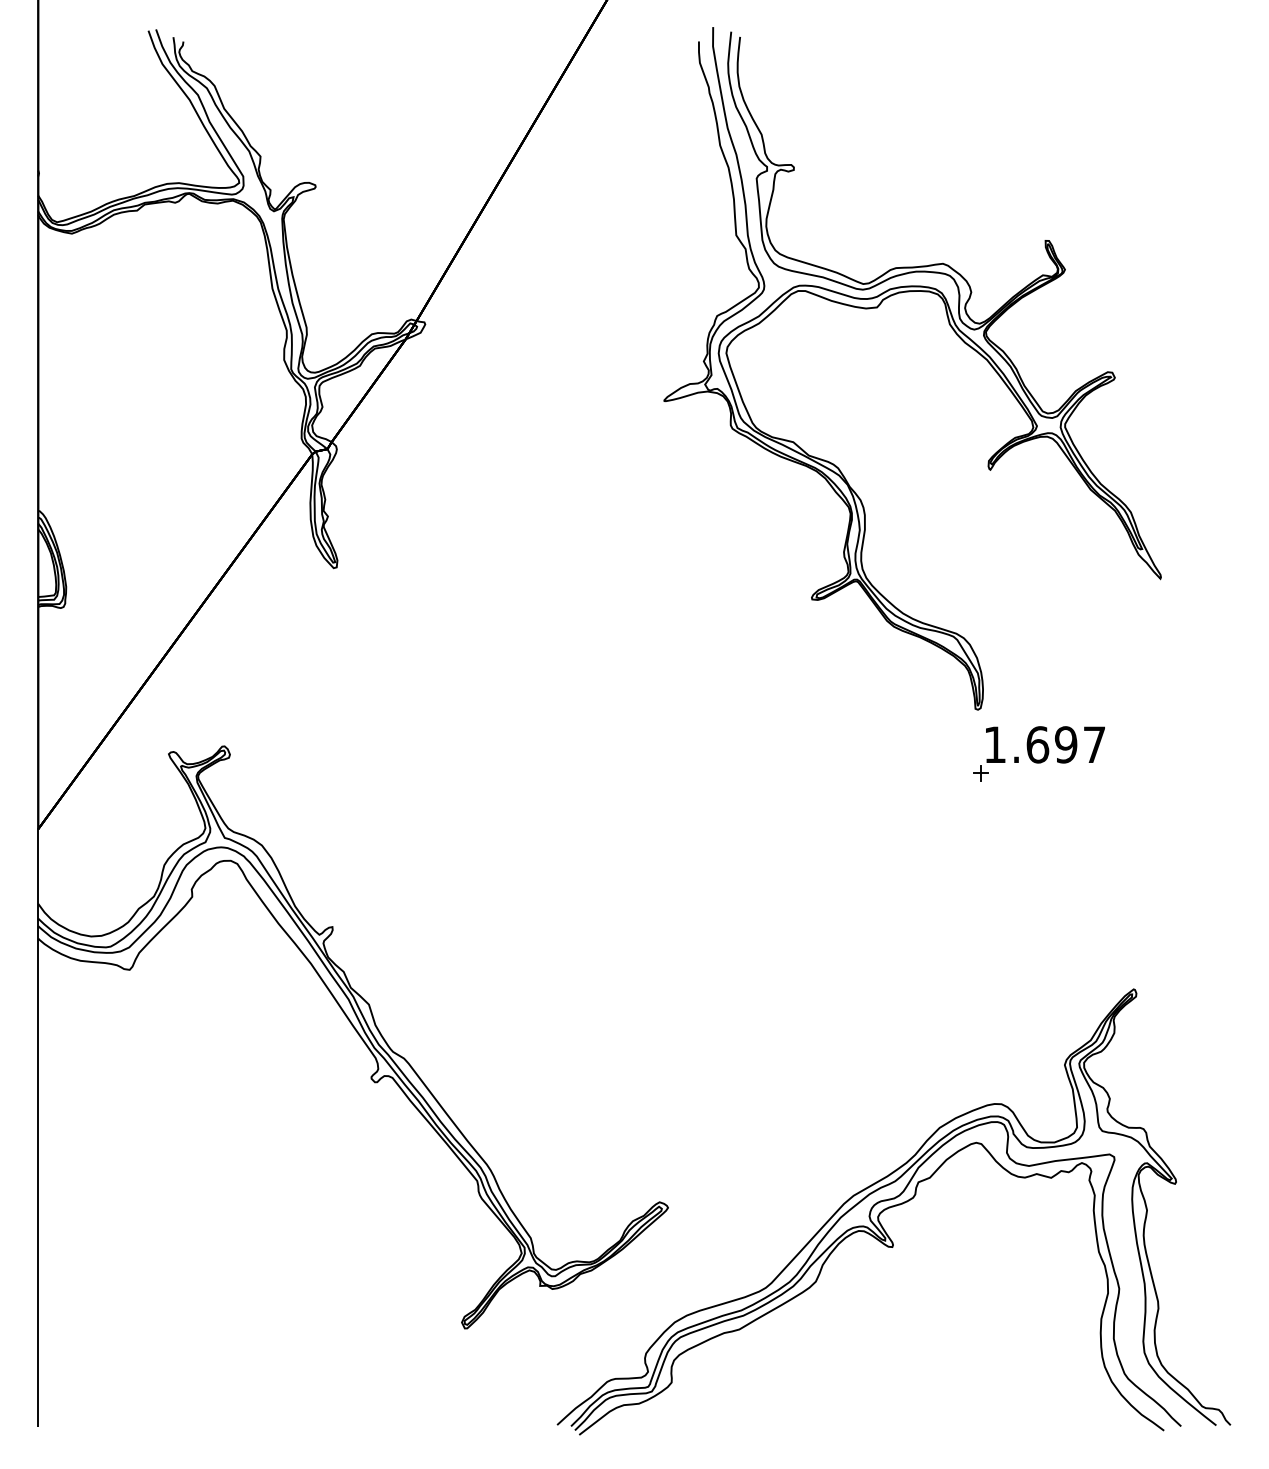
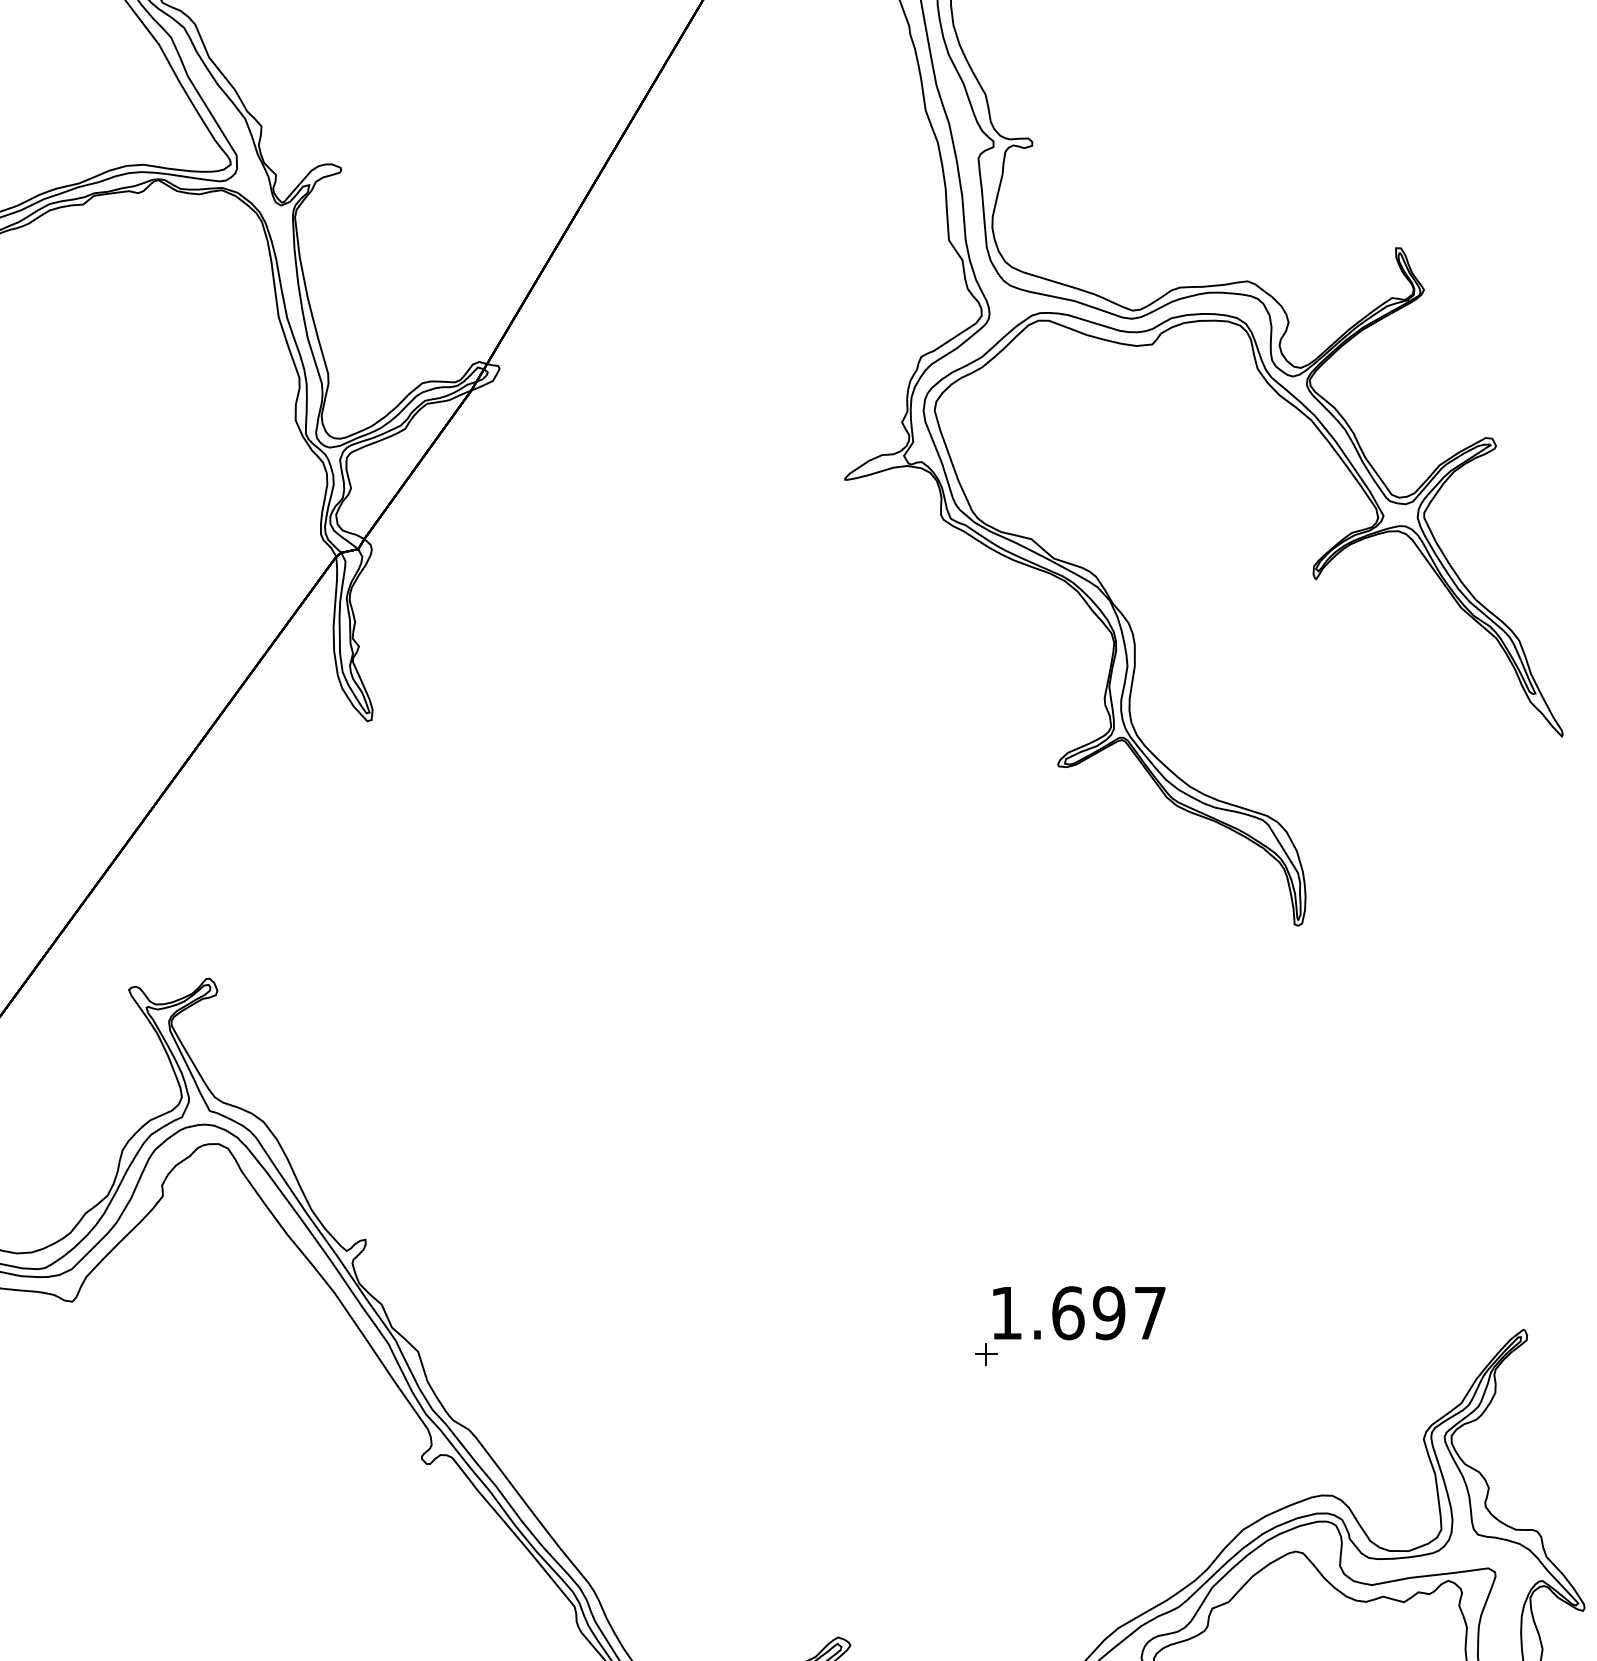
part: (1038, 753) -> (1069, 1325), moved

